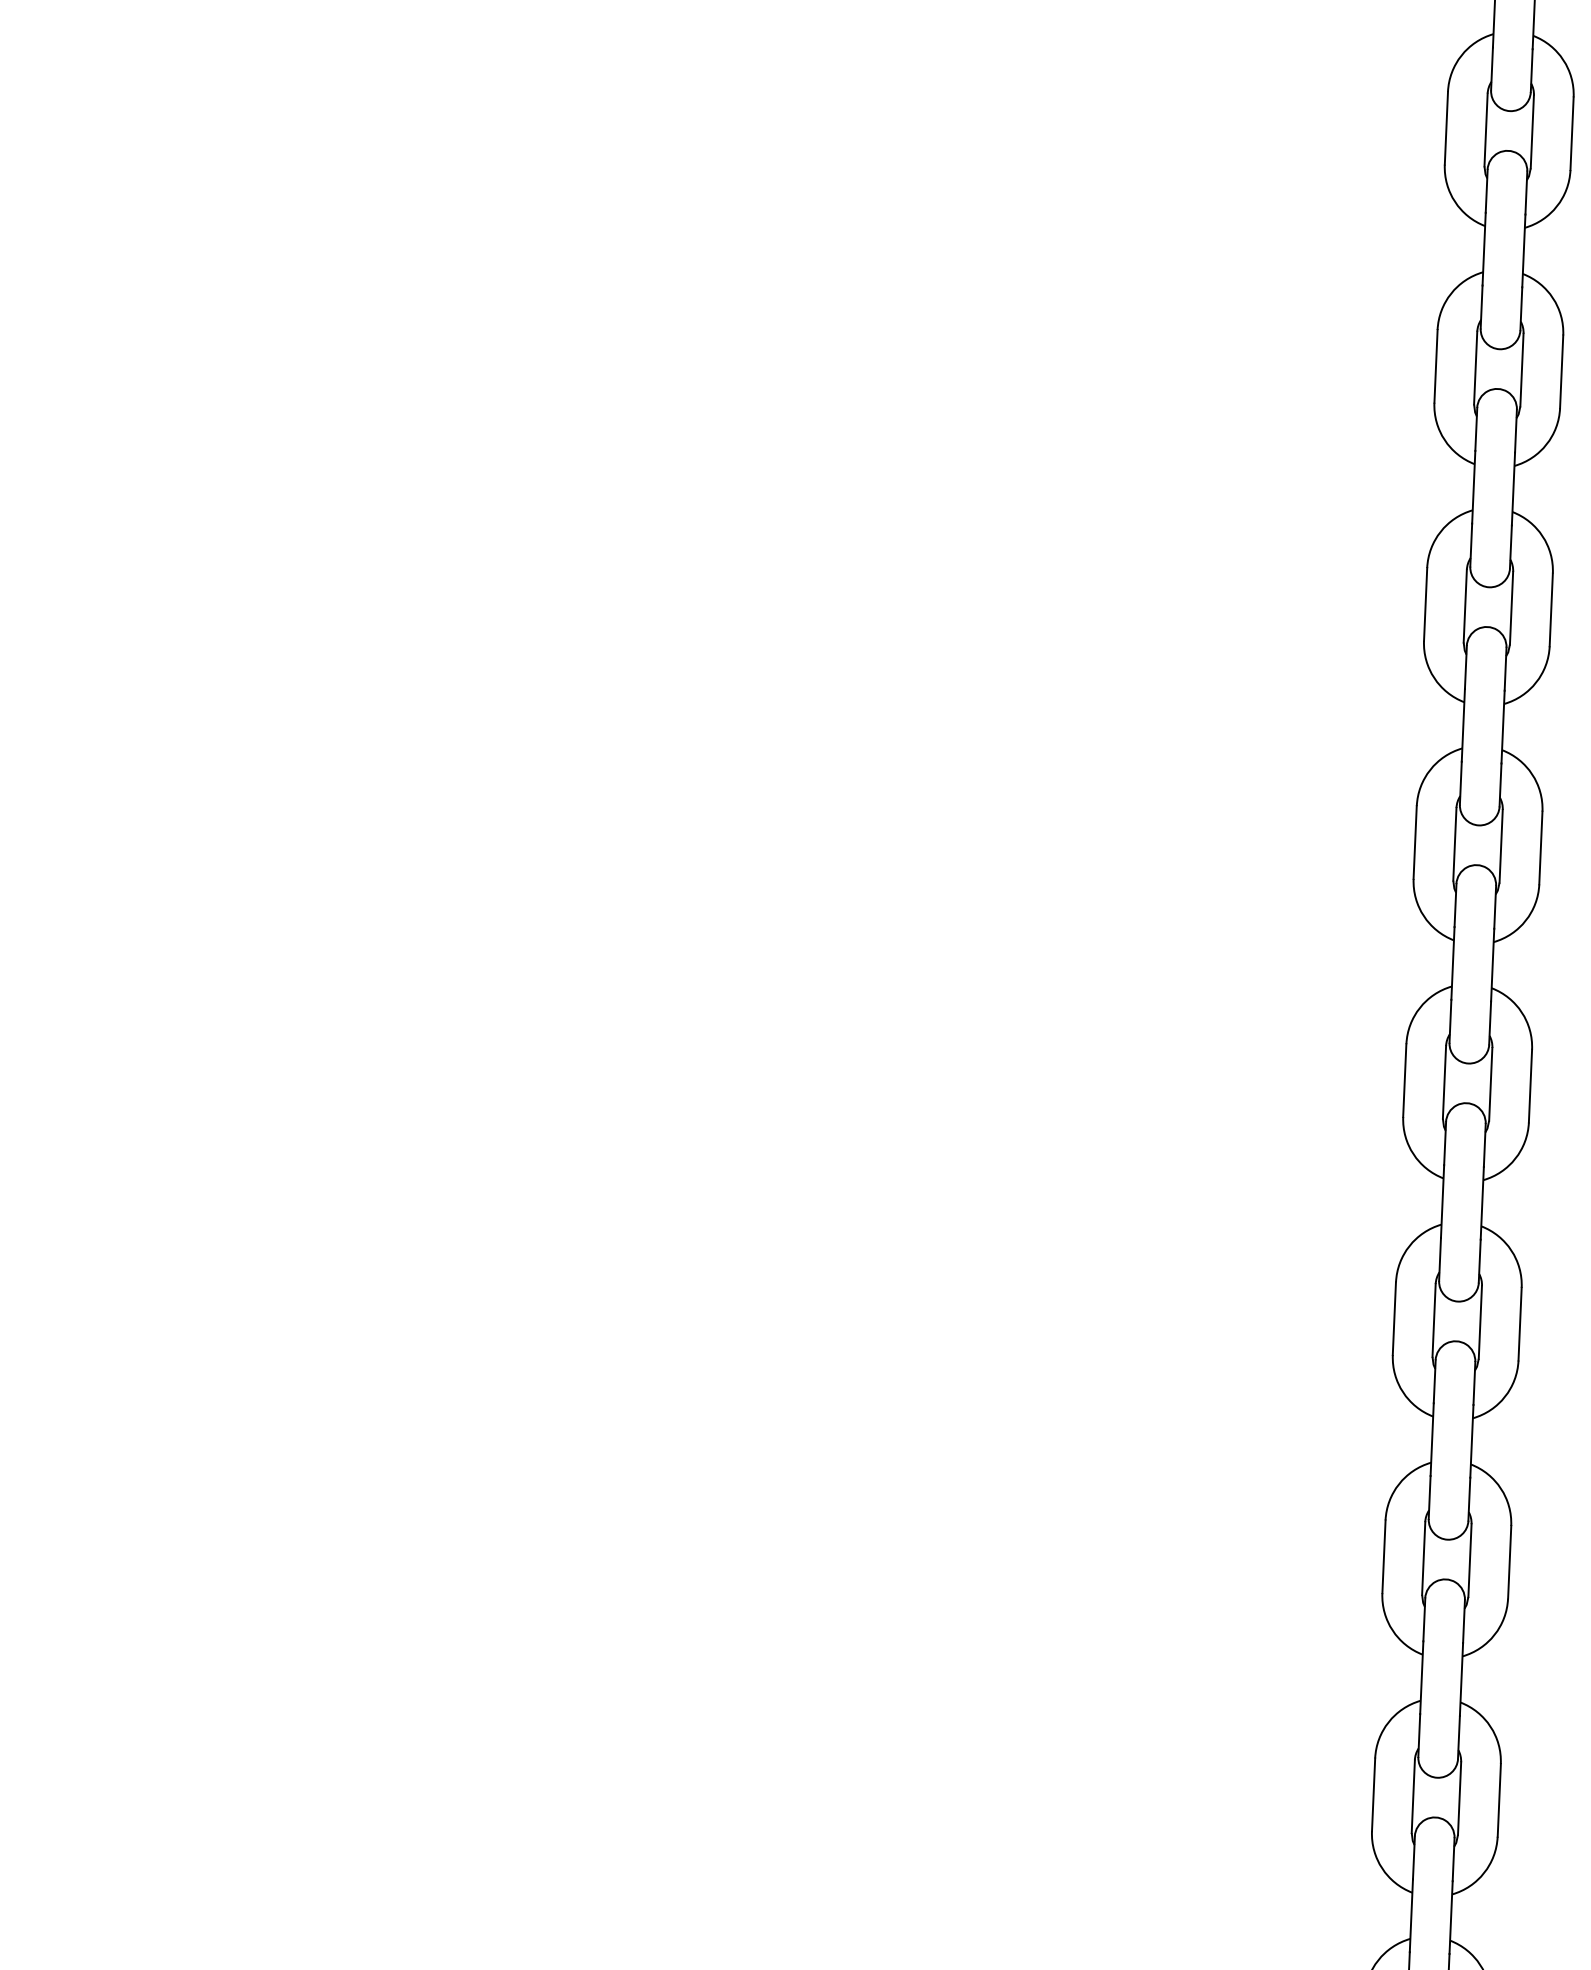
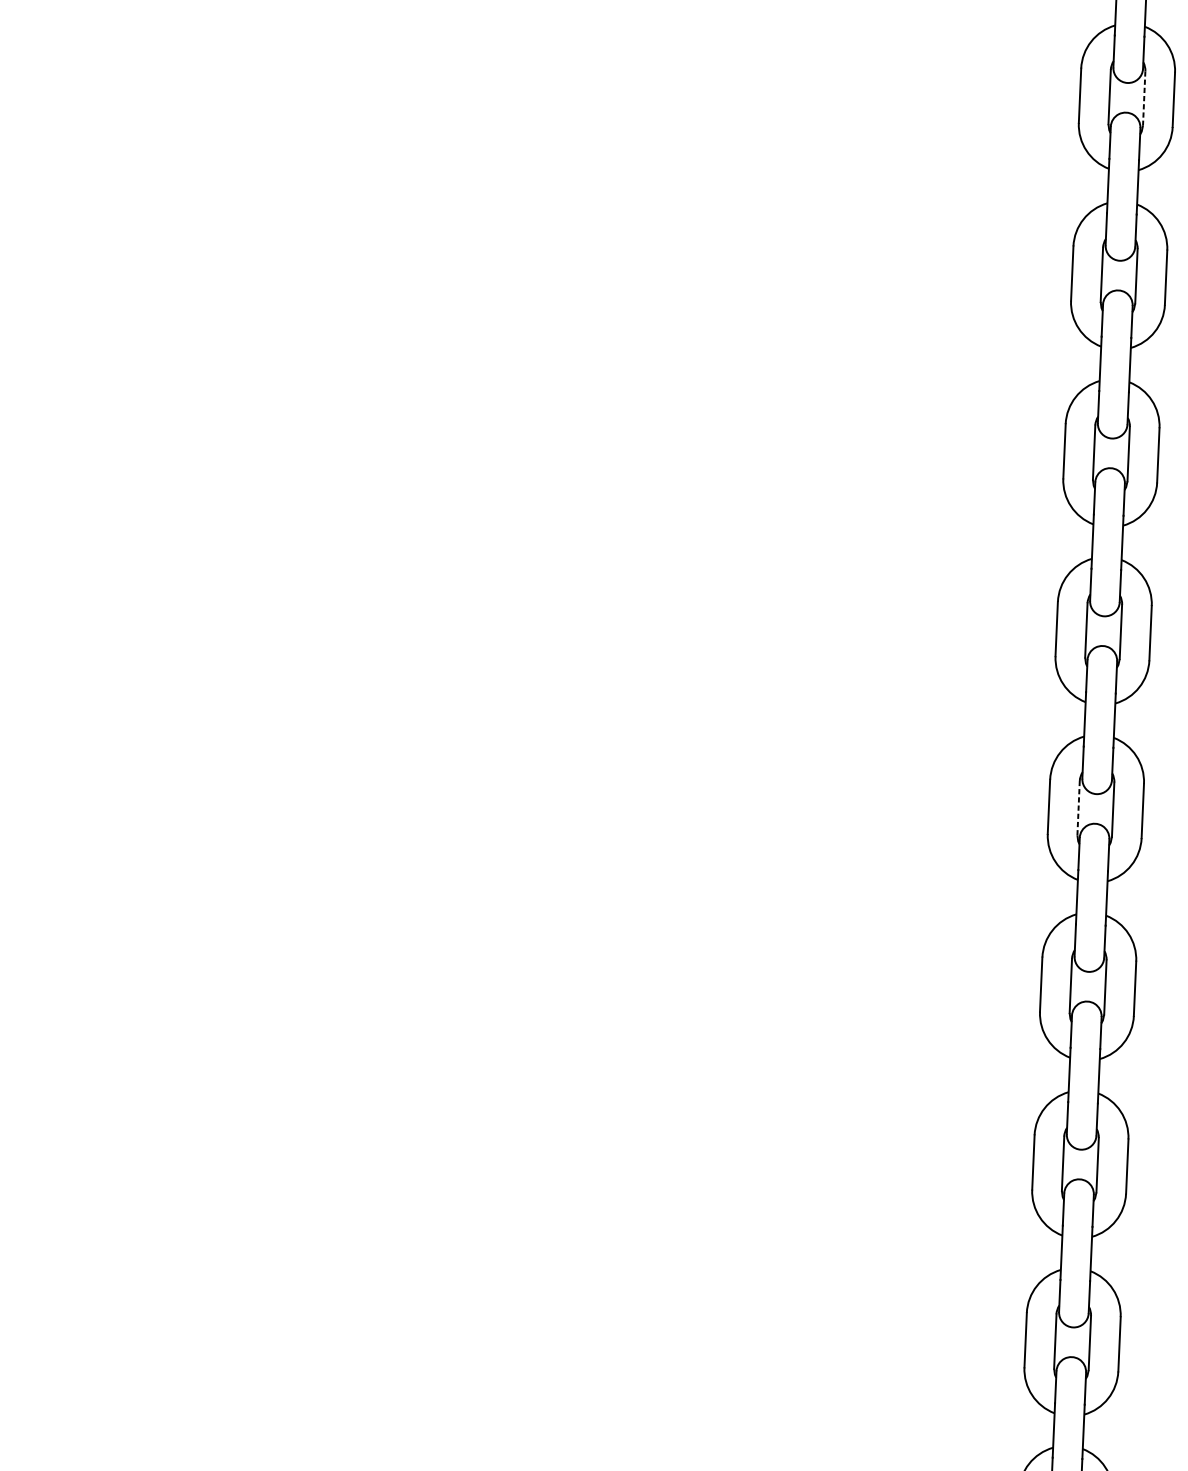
line: (1532, 132) -> (1144, 98), solid -> dashed
line: (1444, 1081) -> (1078, 807), solid -> dashed

